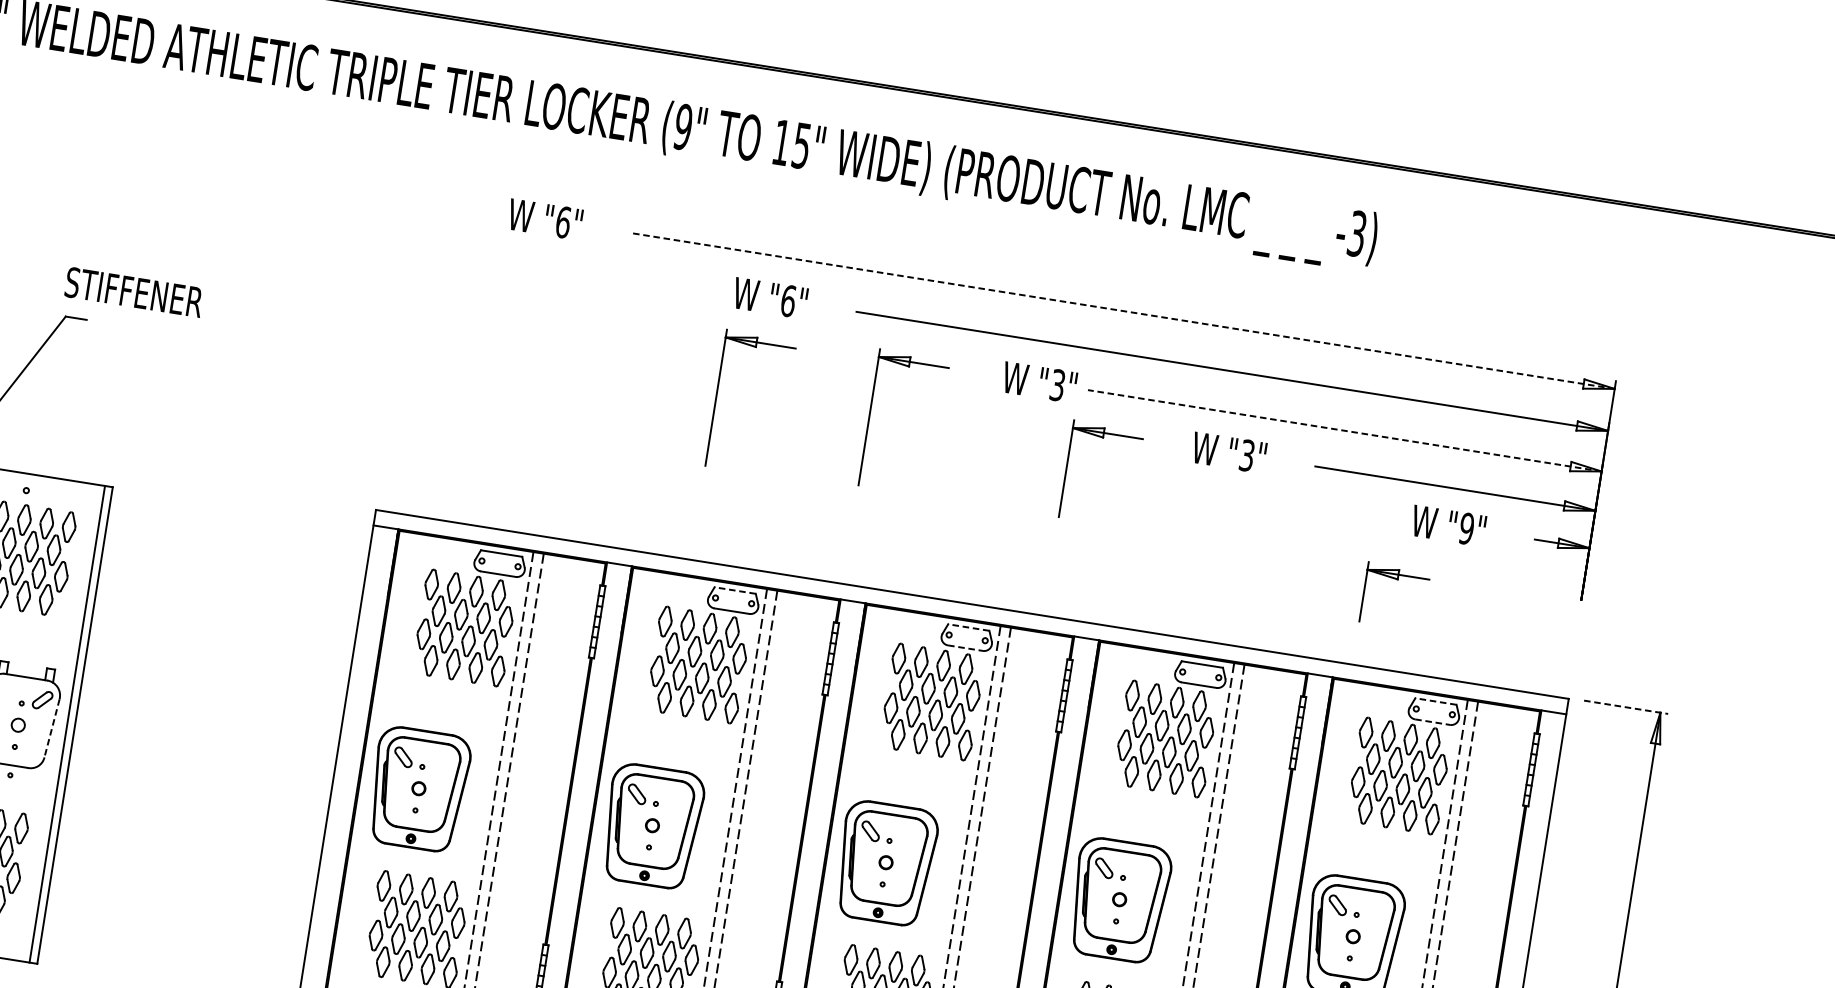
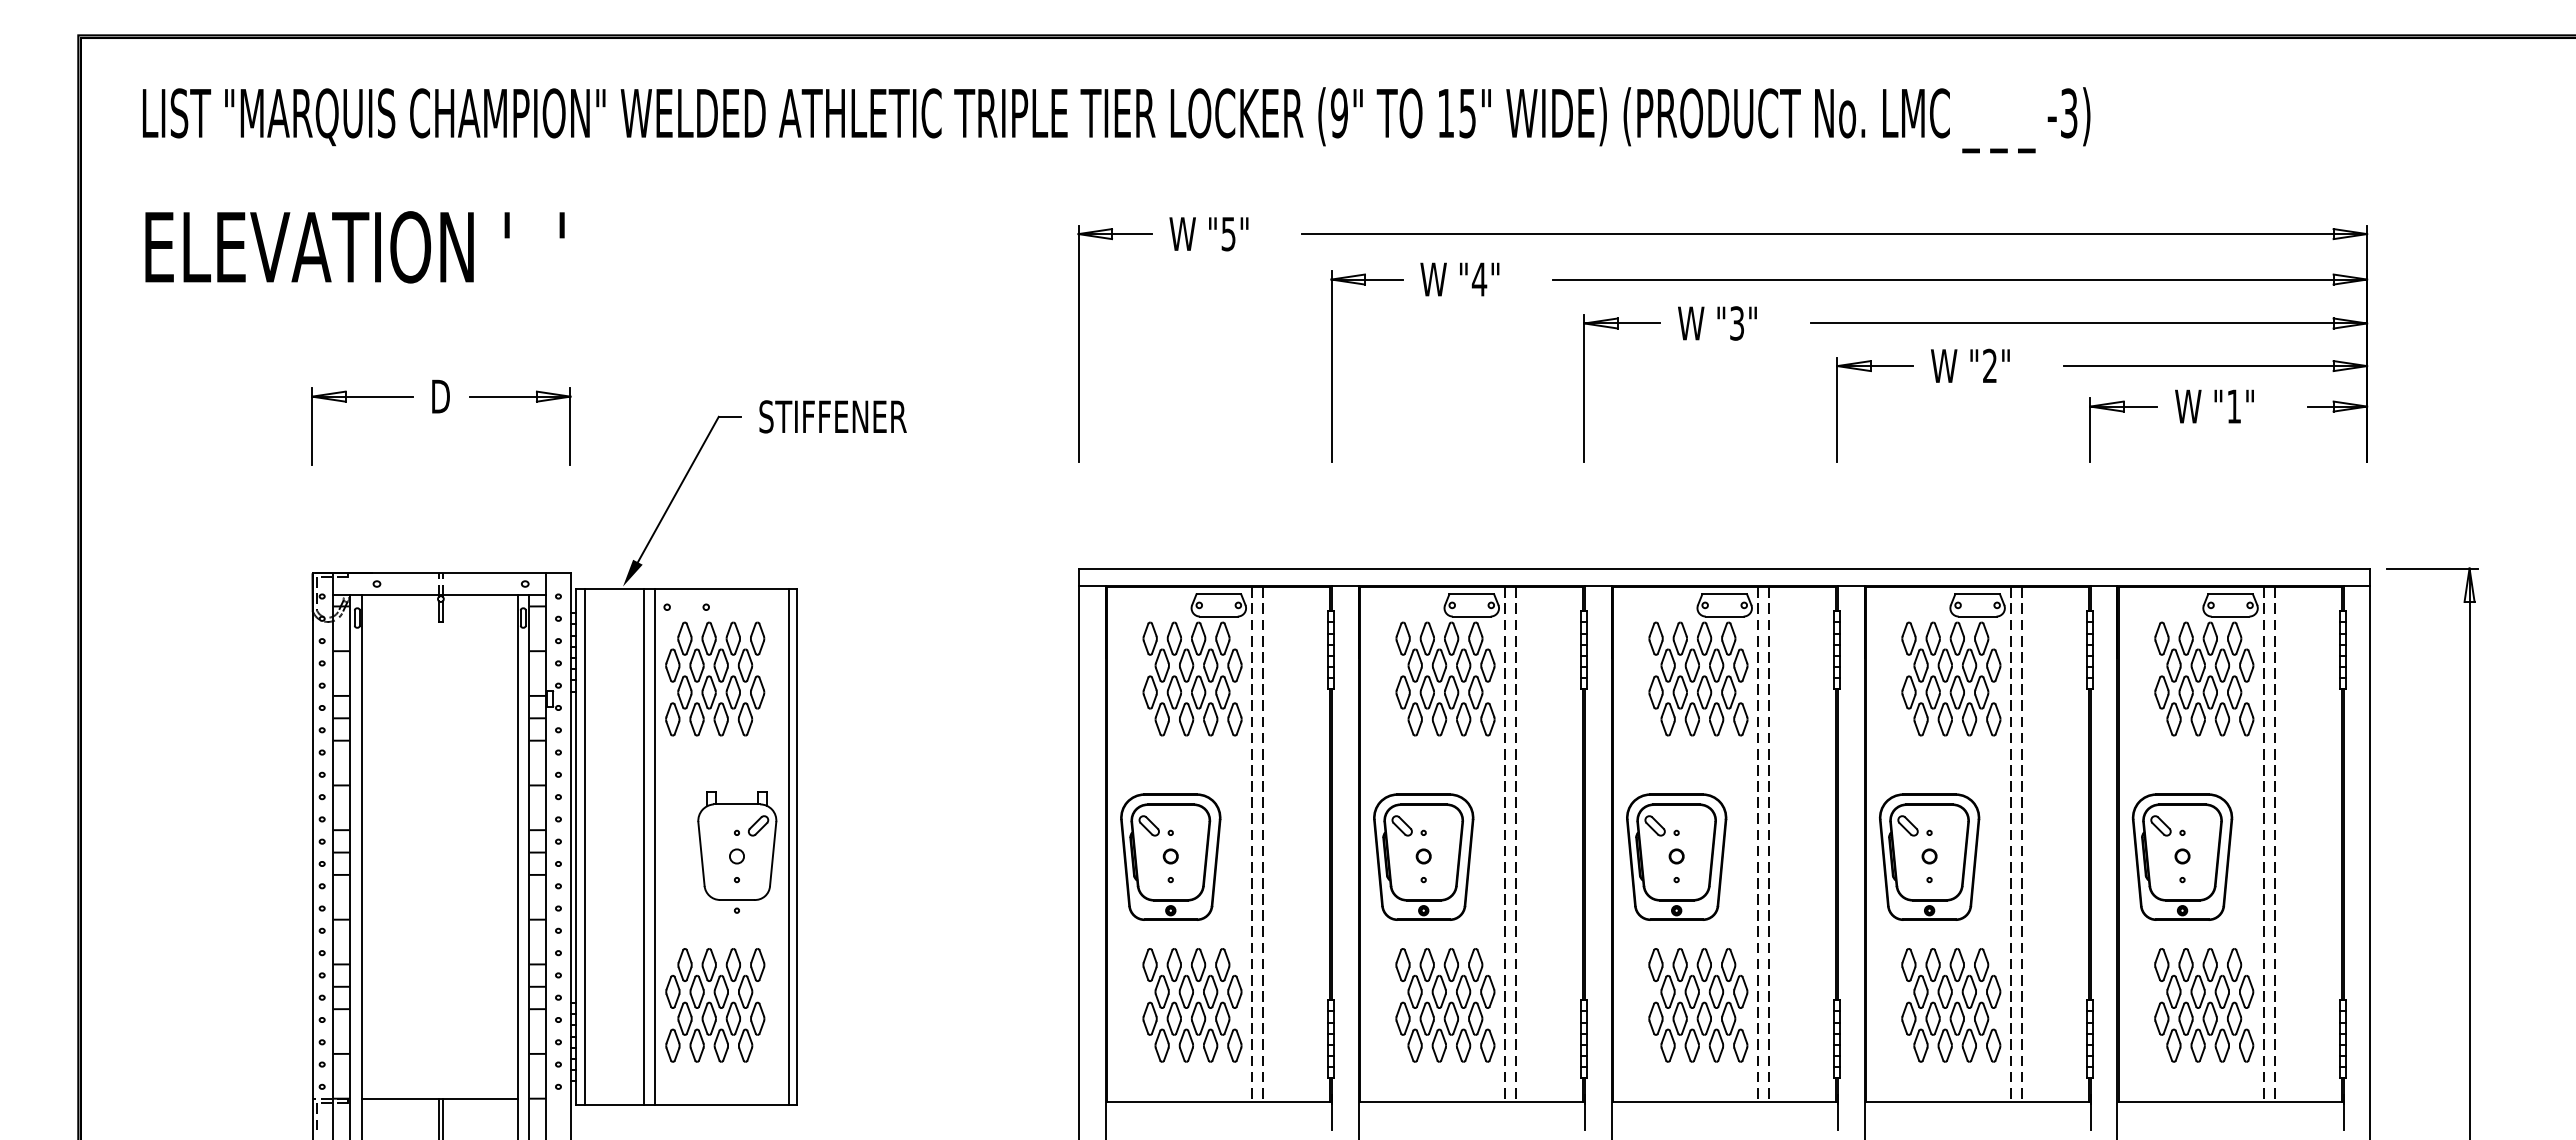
text: (563, 221) -> (1228, 233), "6" -> "5"
text: (133, 292) -> (832, 416), moved
part: (409, 301) -> (1079, 343), added
text: (788, 301) -> (1479, 279), "6" -> "4"
line: (1122, 311) -> (1834, 234), dashed -> solid
part: (639, 359) -> (1332, 366), added
text: (1039, 382) -> (1717, 323), moved
part: (716, 397) -> (1419, 393), removed
line: (1344, 430) -> (2088, 323), dashed -> solid
text: (1246, 455) -> (1989, 366), "3" -> "2"
part: (1066, 468) -> (1837, 409), moved
text: (1467, 528) -> (2234, 406), "9" -> "1"
part: (1397, 580) -> (2123, 412), moved
line: (734, 590) -> (1471, 594), dashed -> solid
line: (968, 627) -> (1724, 594), dashed -> solid
line: (965, 648) -> (1724, 616), dashed -> solid
line: (1435, 701) -> (2230, 594), dashed -> solid
line: (1626, 707) -> (2432, 568), dashed -> solid
line: (1432, 722) -> (2230, 616), dashed -> solid
line: (52, 728) -> (773, 854), dashed -> solid

